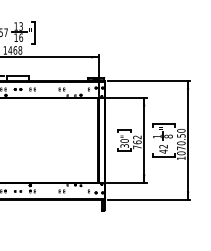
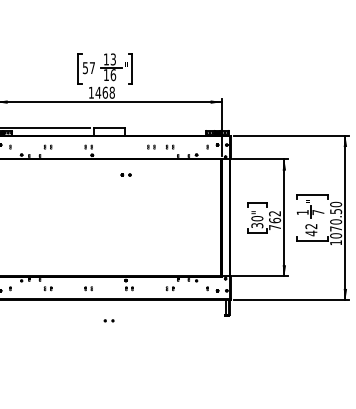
part: (17, 89) -> (125, 174), moved
part: (32, 89) -> (151, 146), moved
text: (168, 136) -> (318, 212), 8 -> 7
part: (17, 191) -> (108, 320), moved

